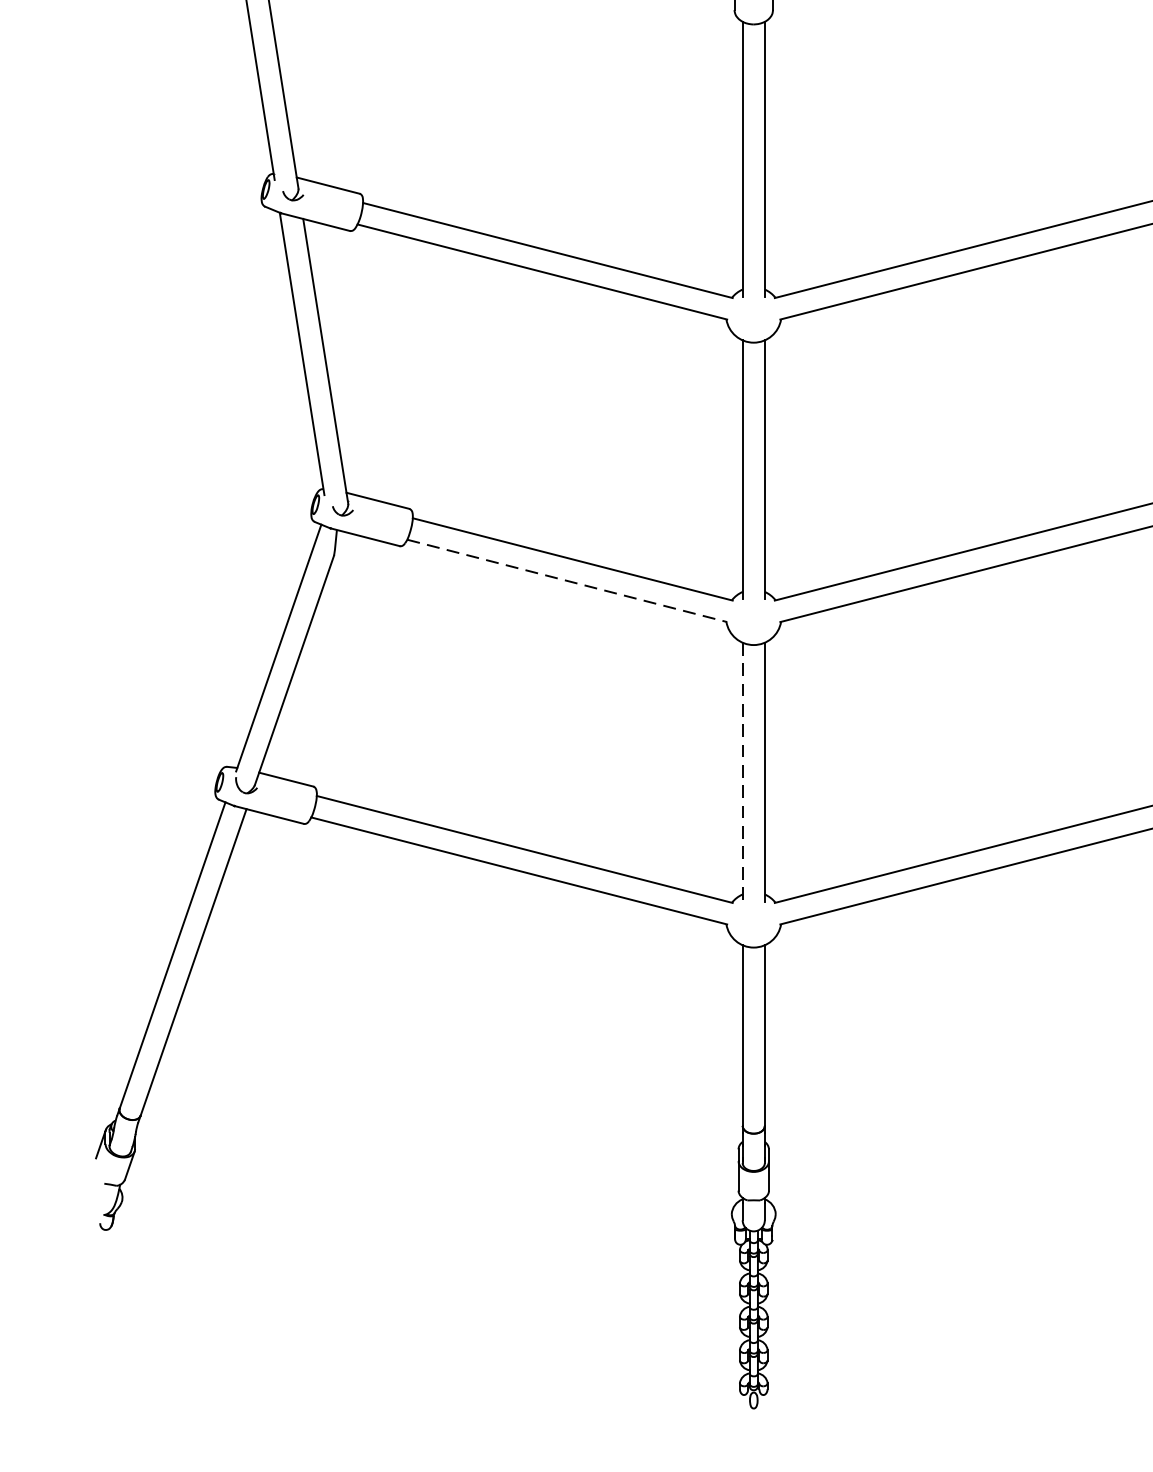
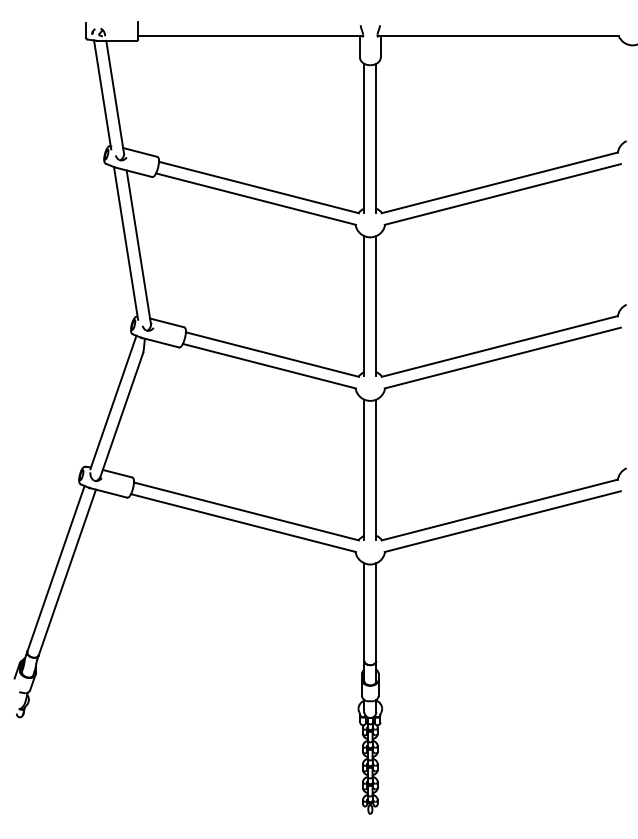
line: (567, 581) -> (269, 366), dashed -> solid
line: (742, 773) -> (364, 470), dashed -> solid

